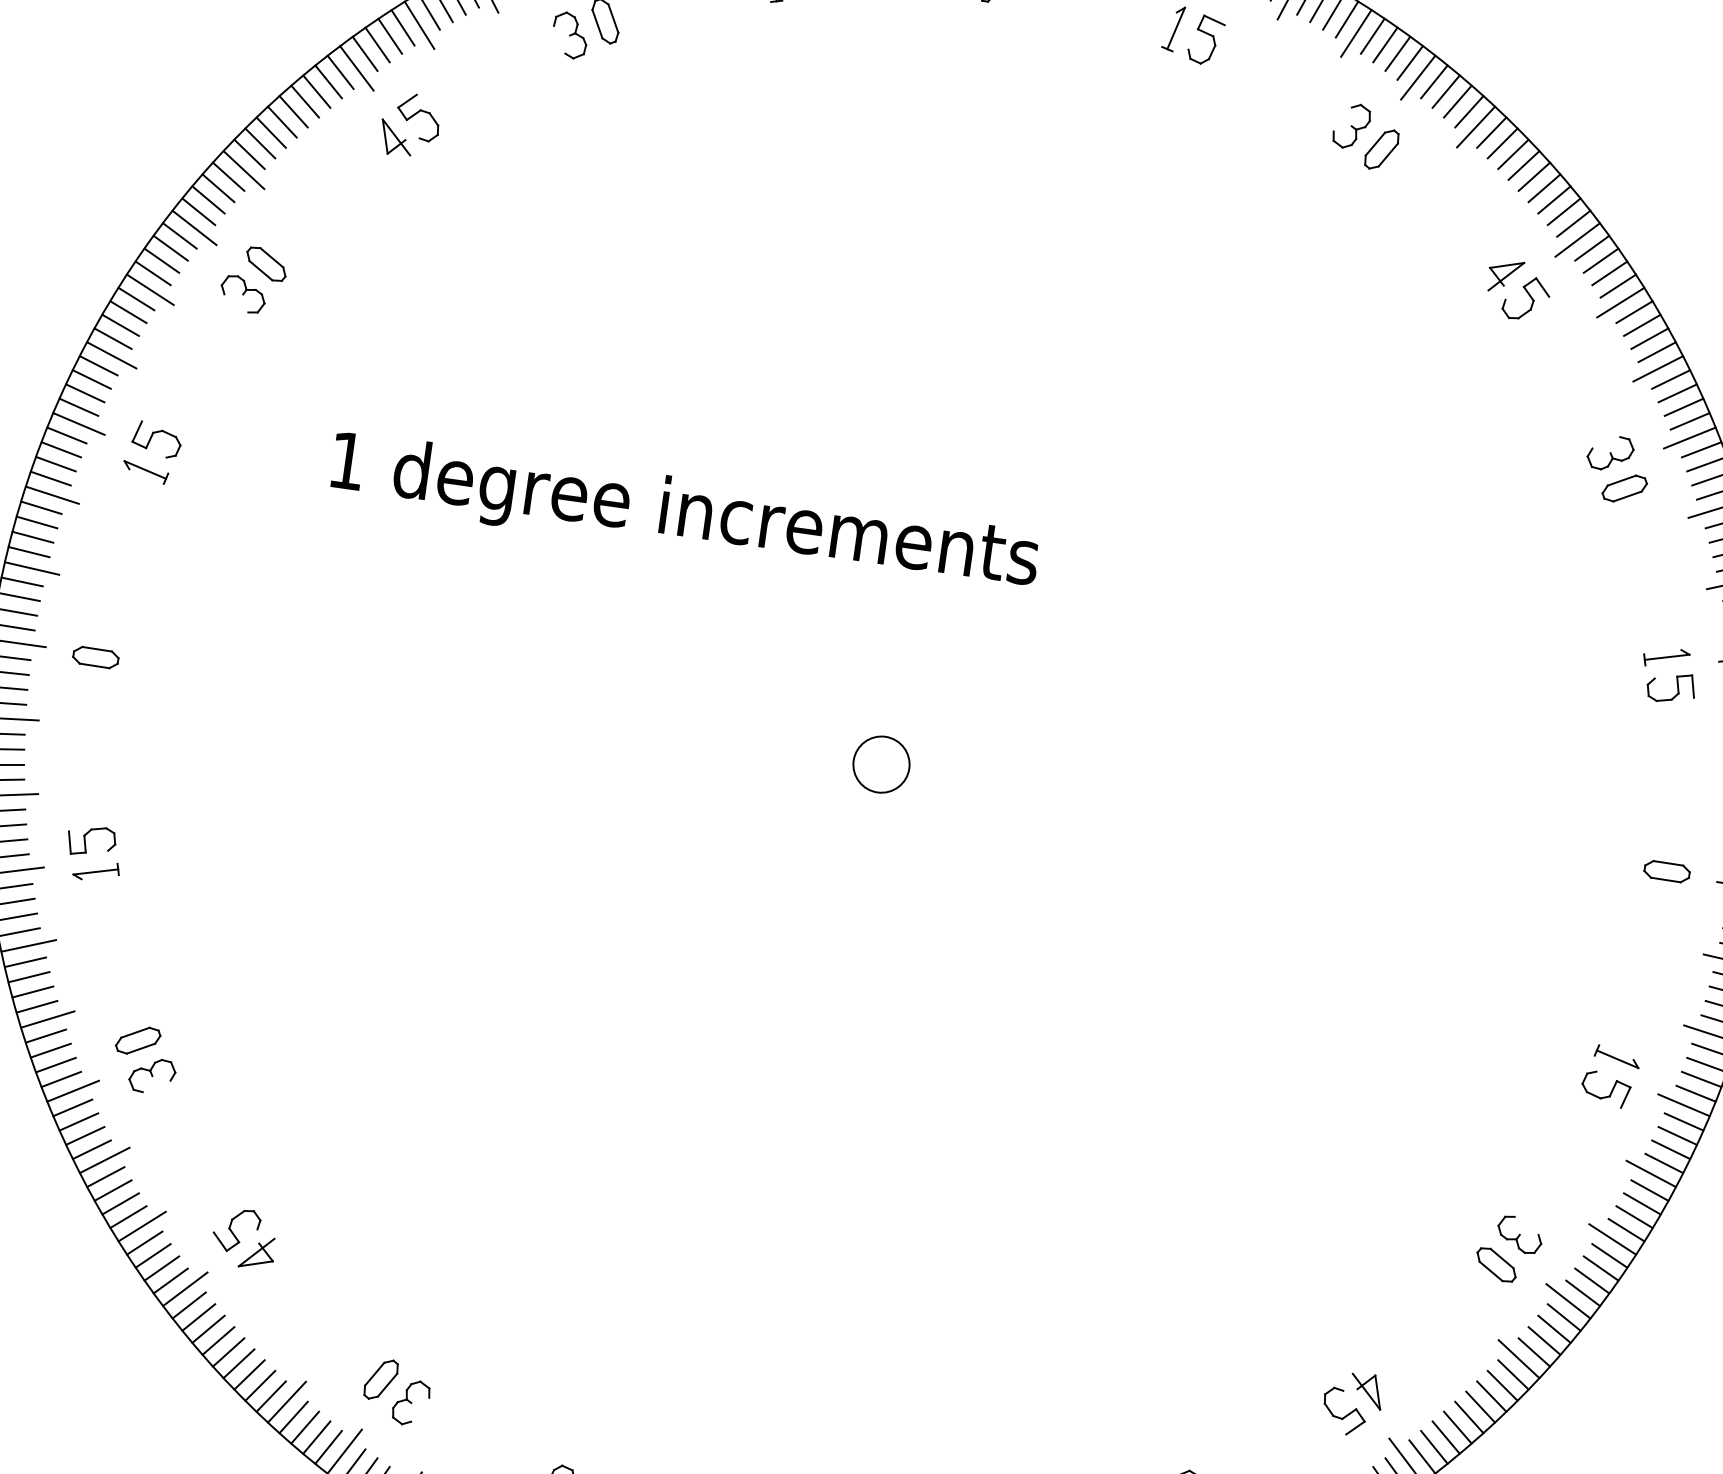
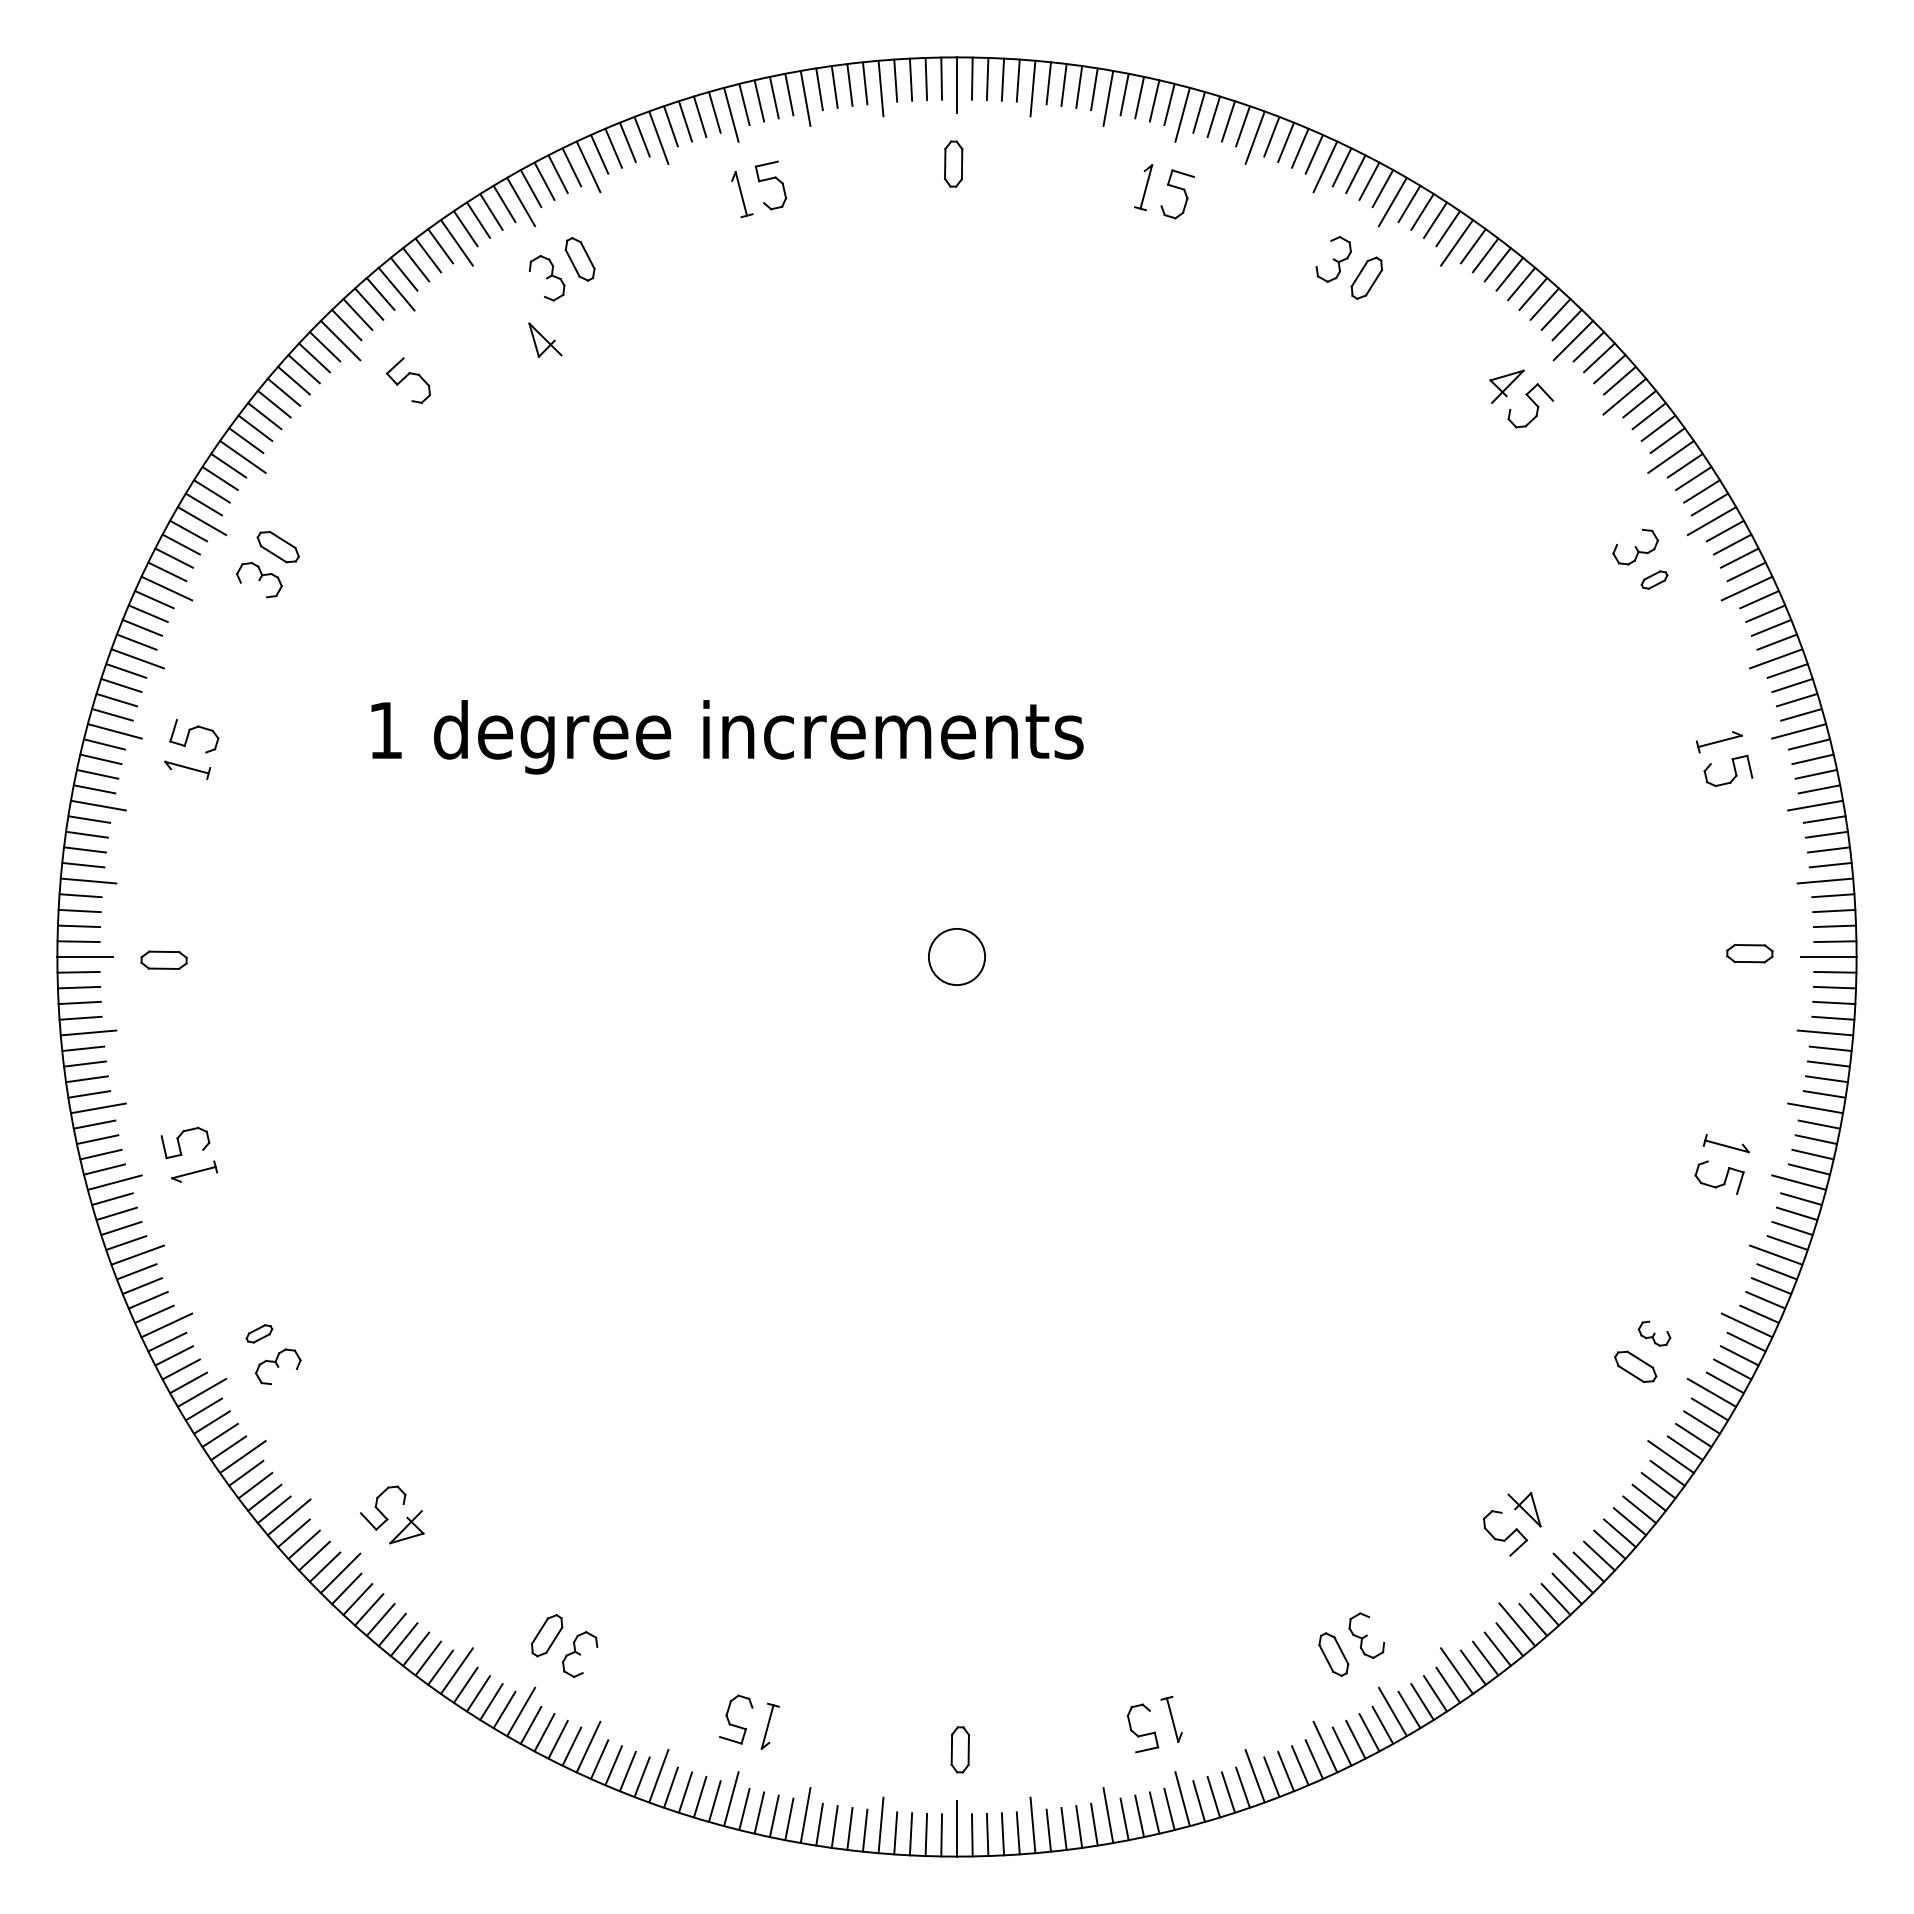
part: (396, 137) -> (545, 339), moved
part: (1624, 487) -> (1654, 579), size x0.6
part: (138, 1040) -> (259, 1333), size x0.6
part: (1519, 1234) -> (1654, 1333), size x0.7

